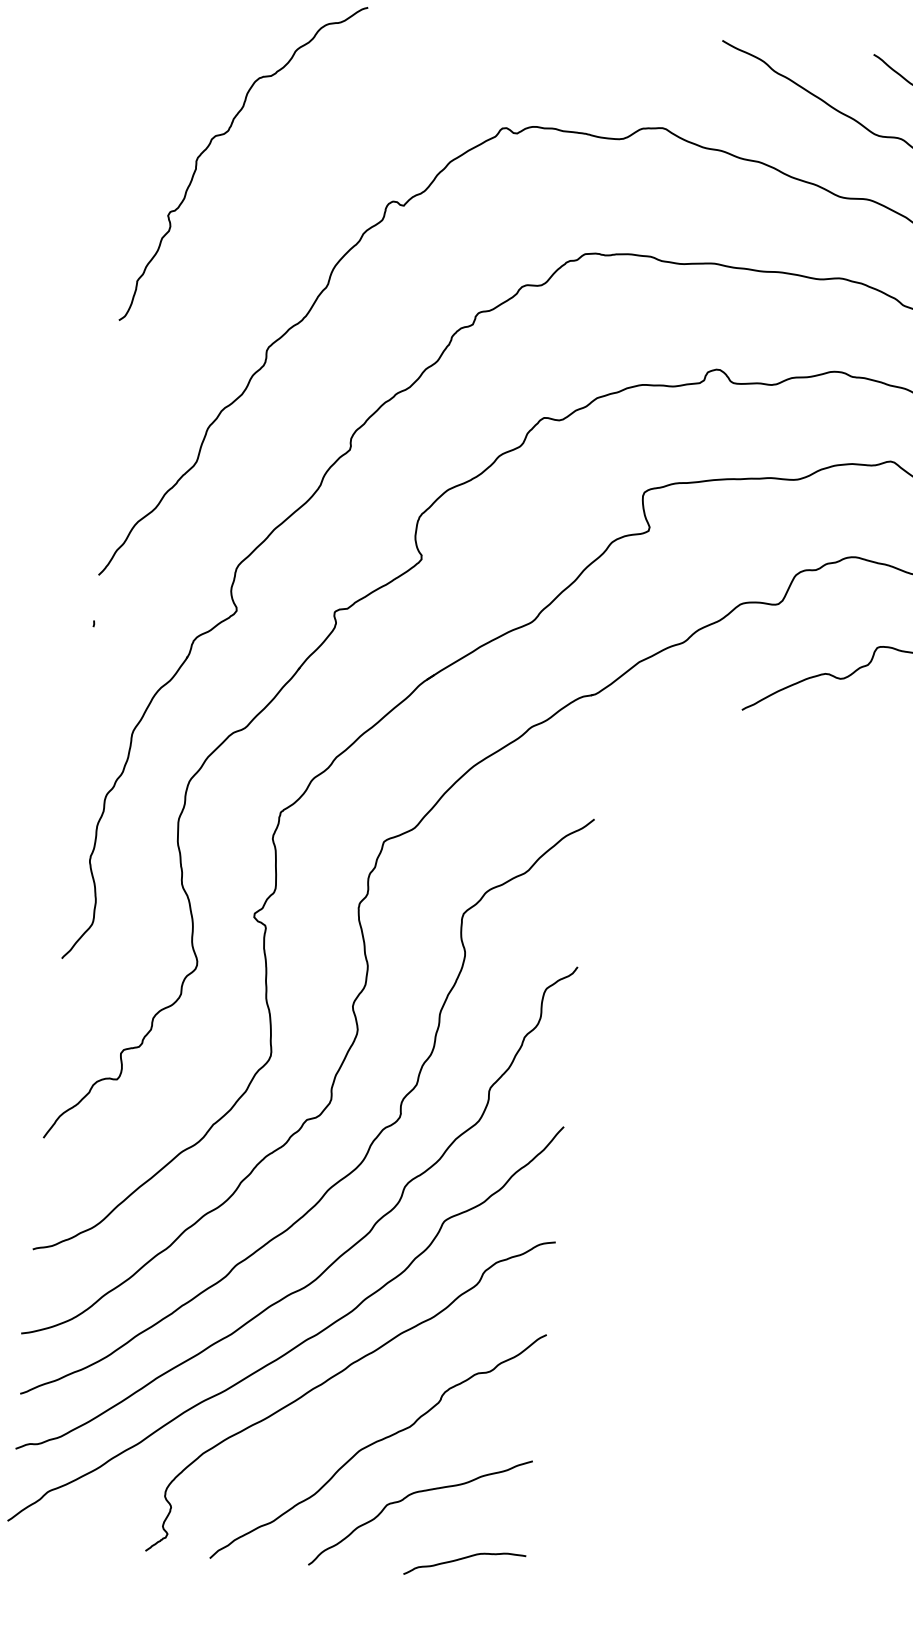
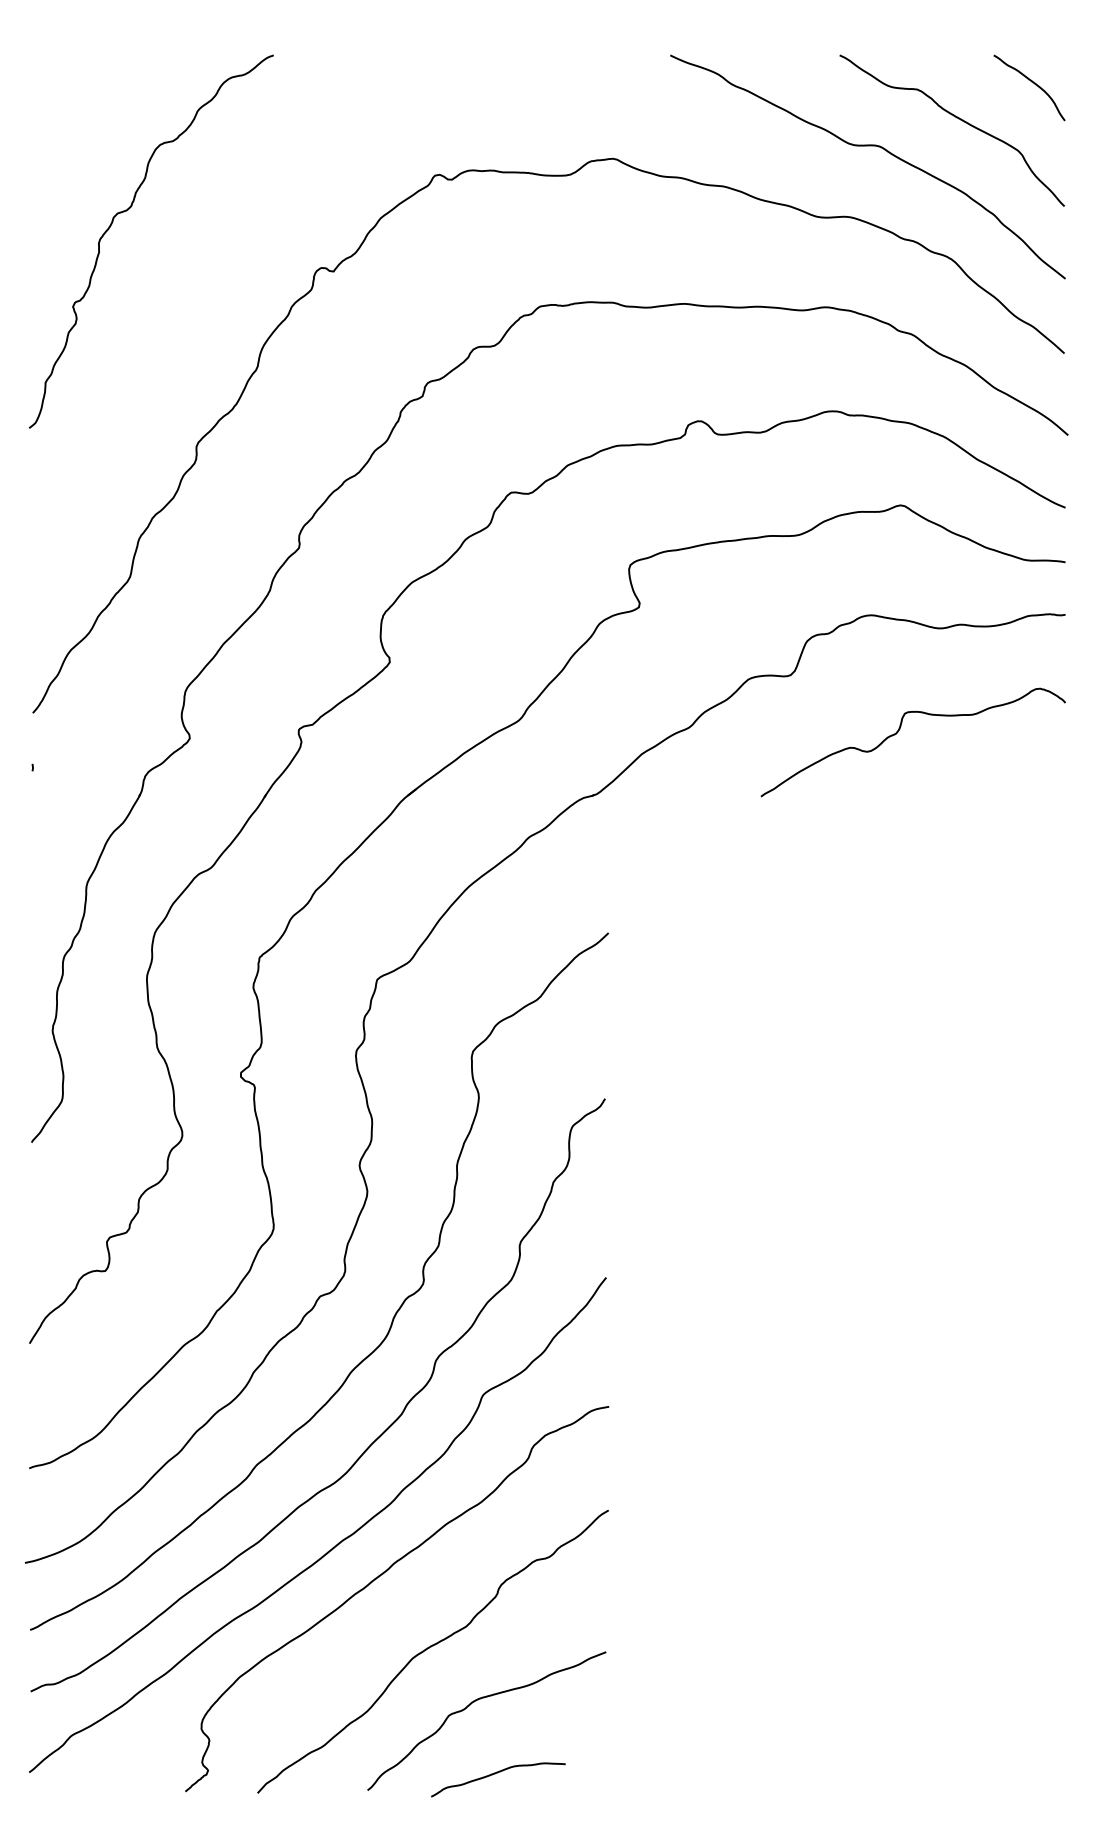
curve: (462, 1559) -> (495, 1774), moved

